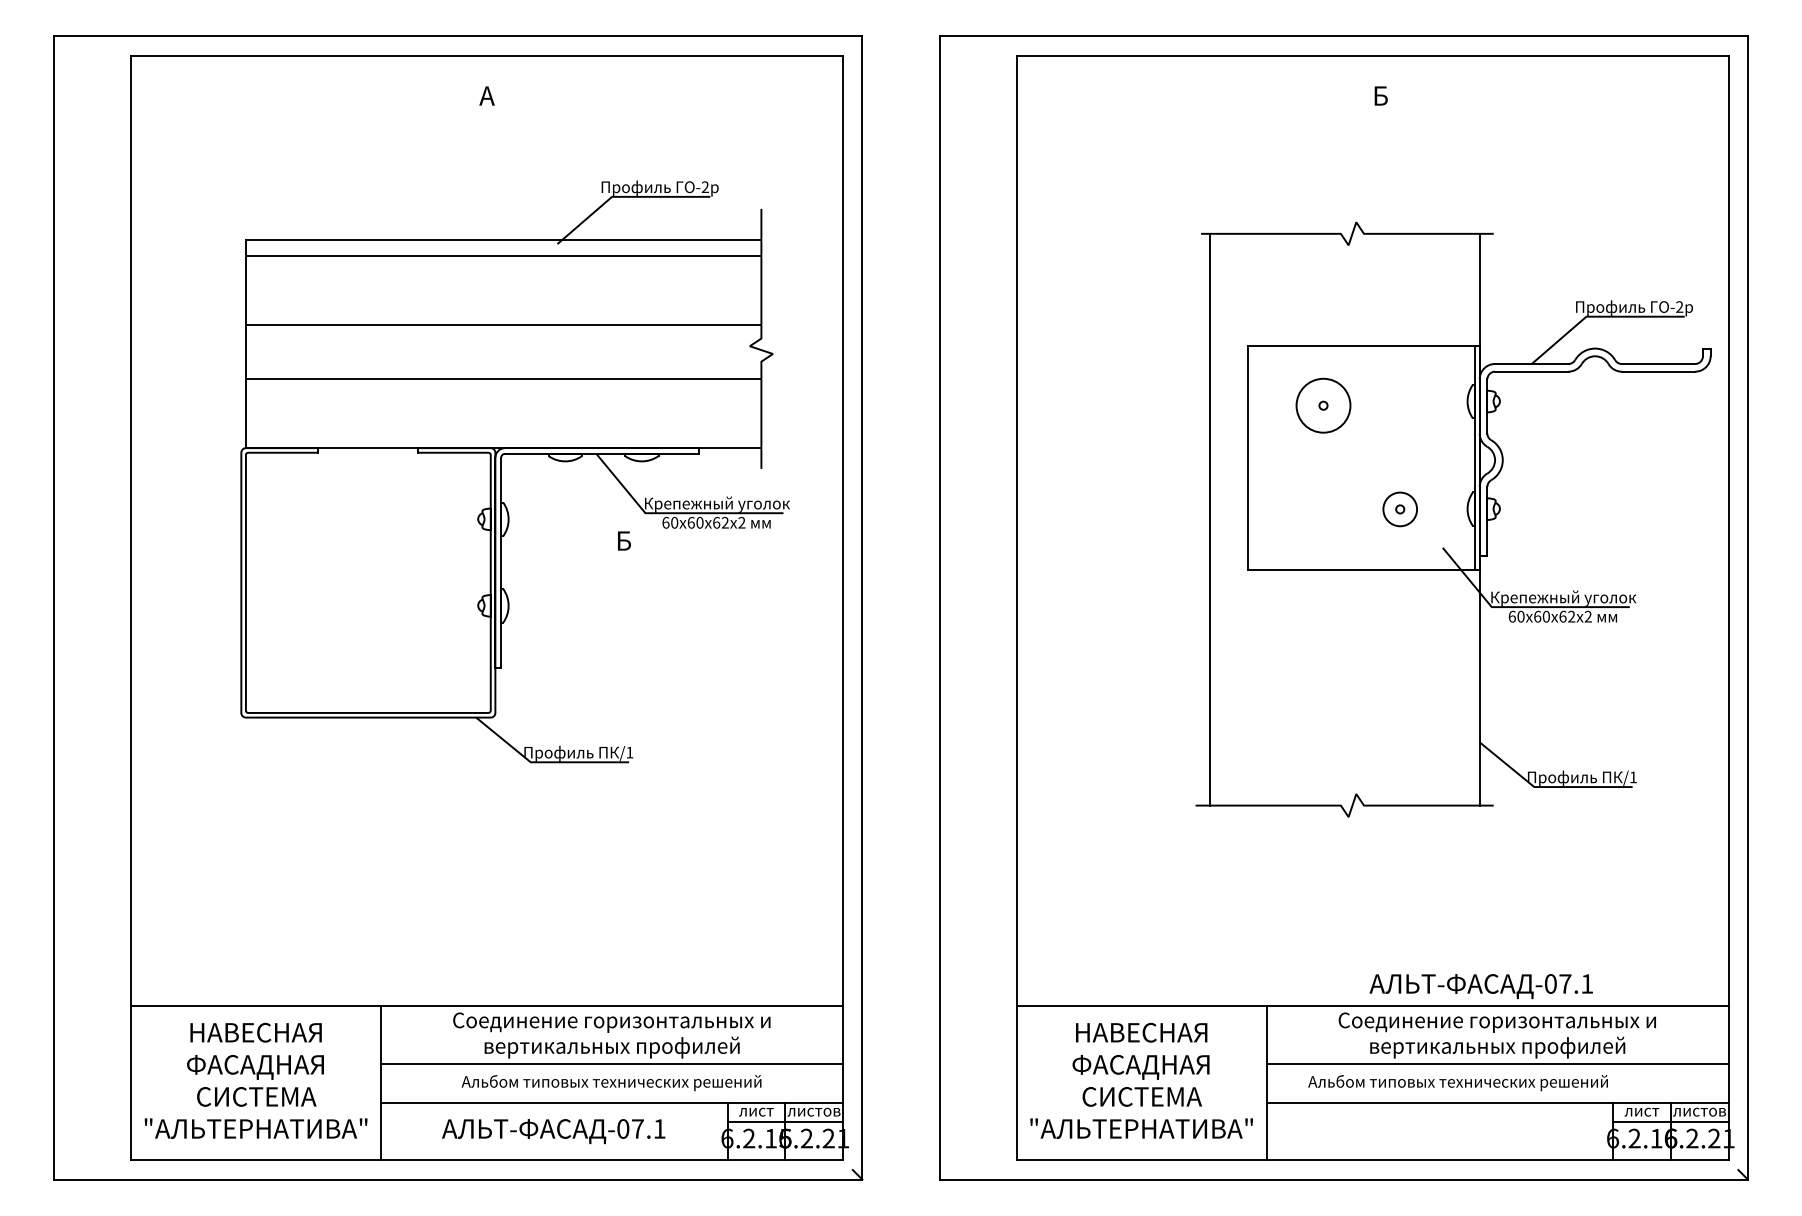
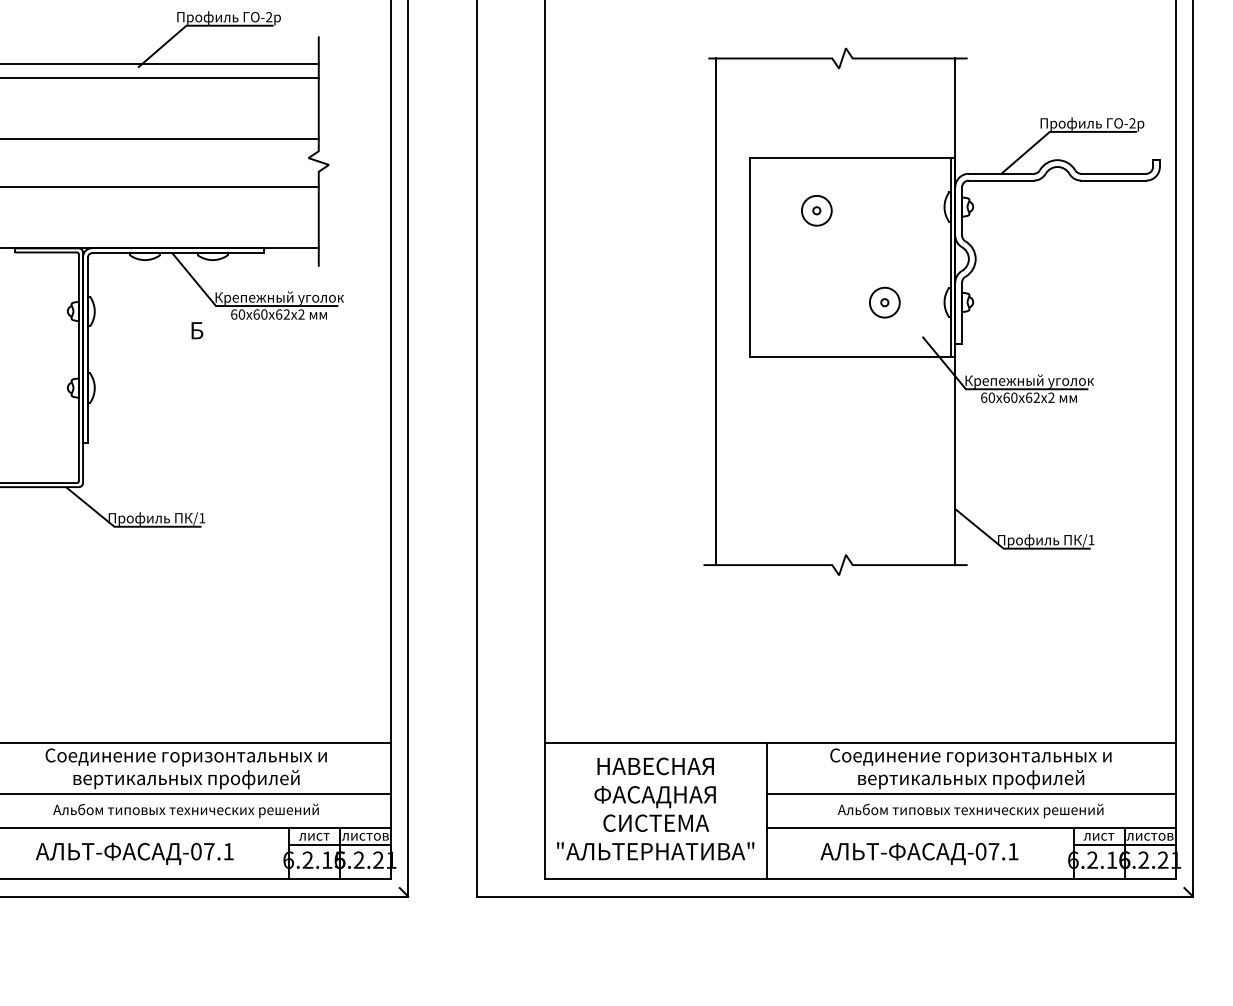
circle: (1323, 405) -> (816, 210), size x0.62
text: (1480, 986) -> (918, 853), moved
text: (1457, 1082) -> (970, 810), moved

